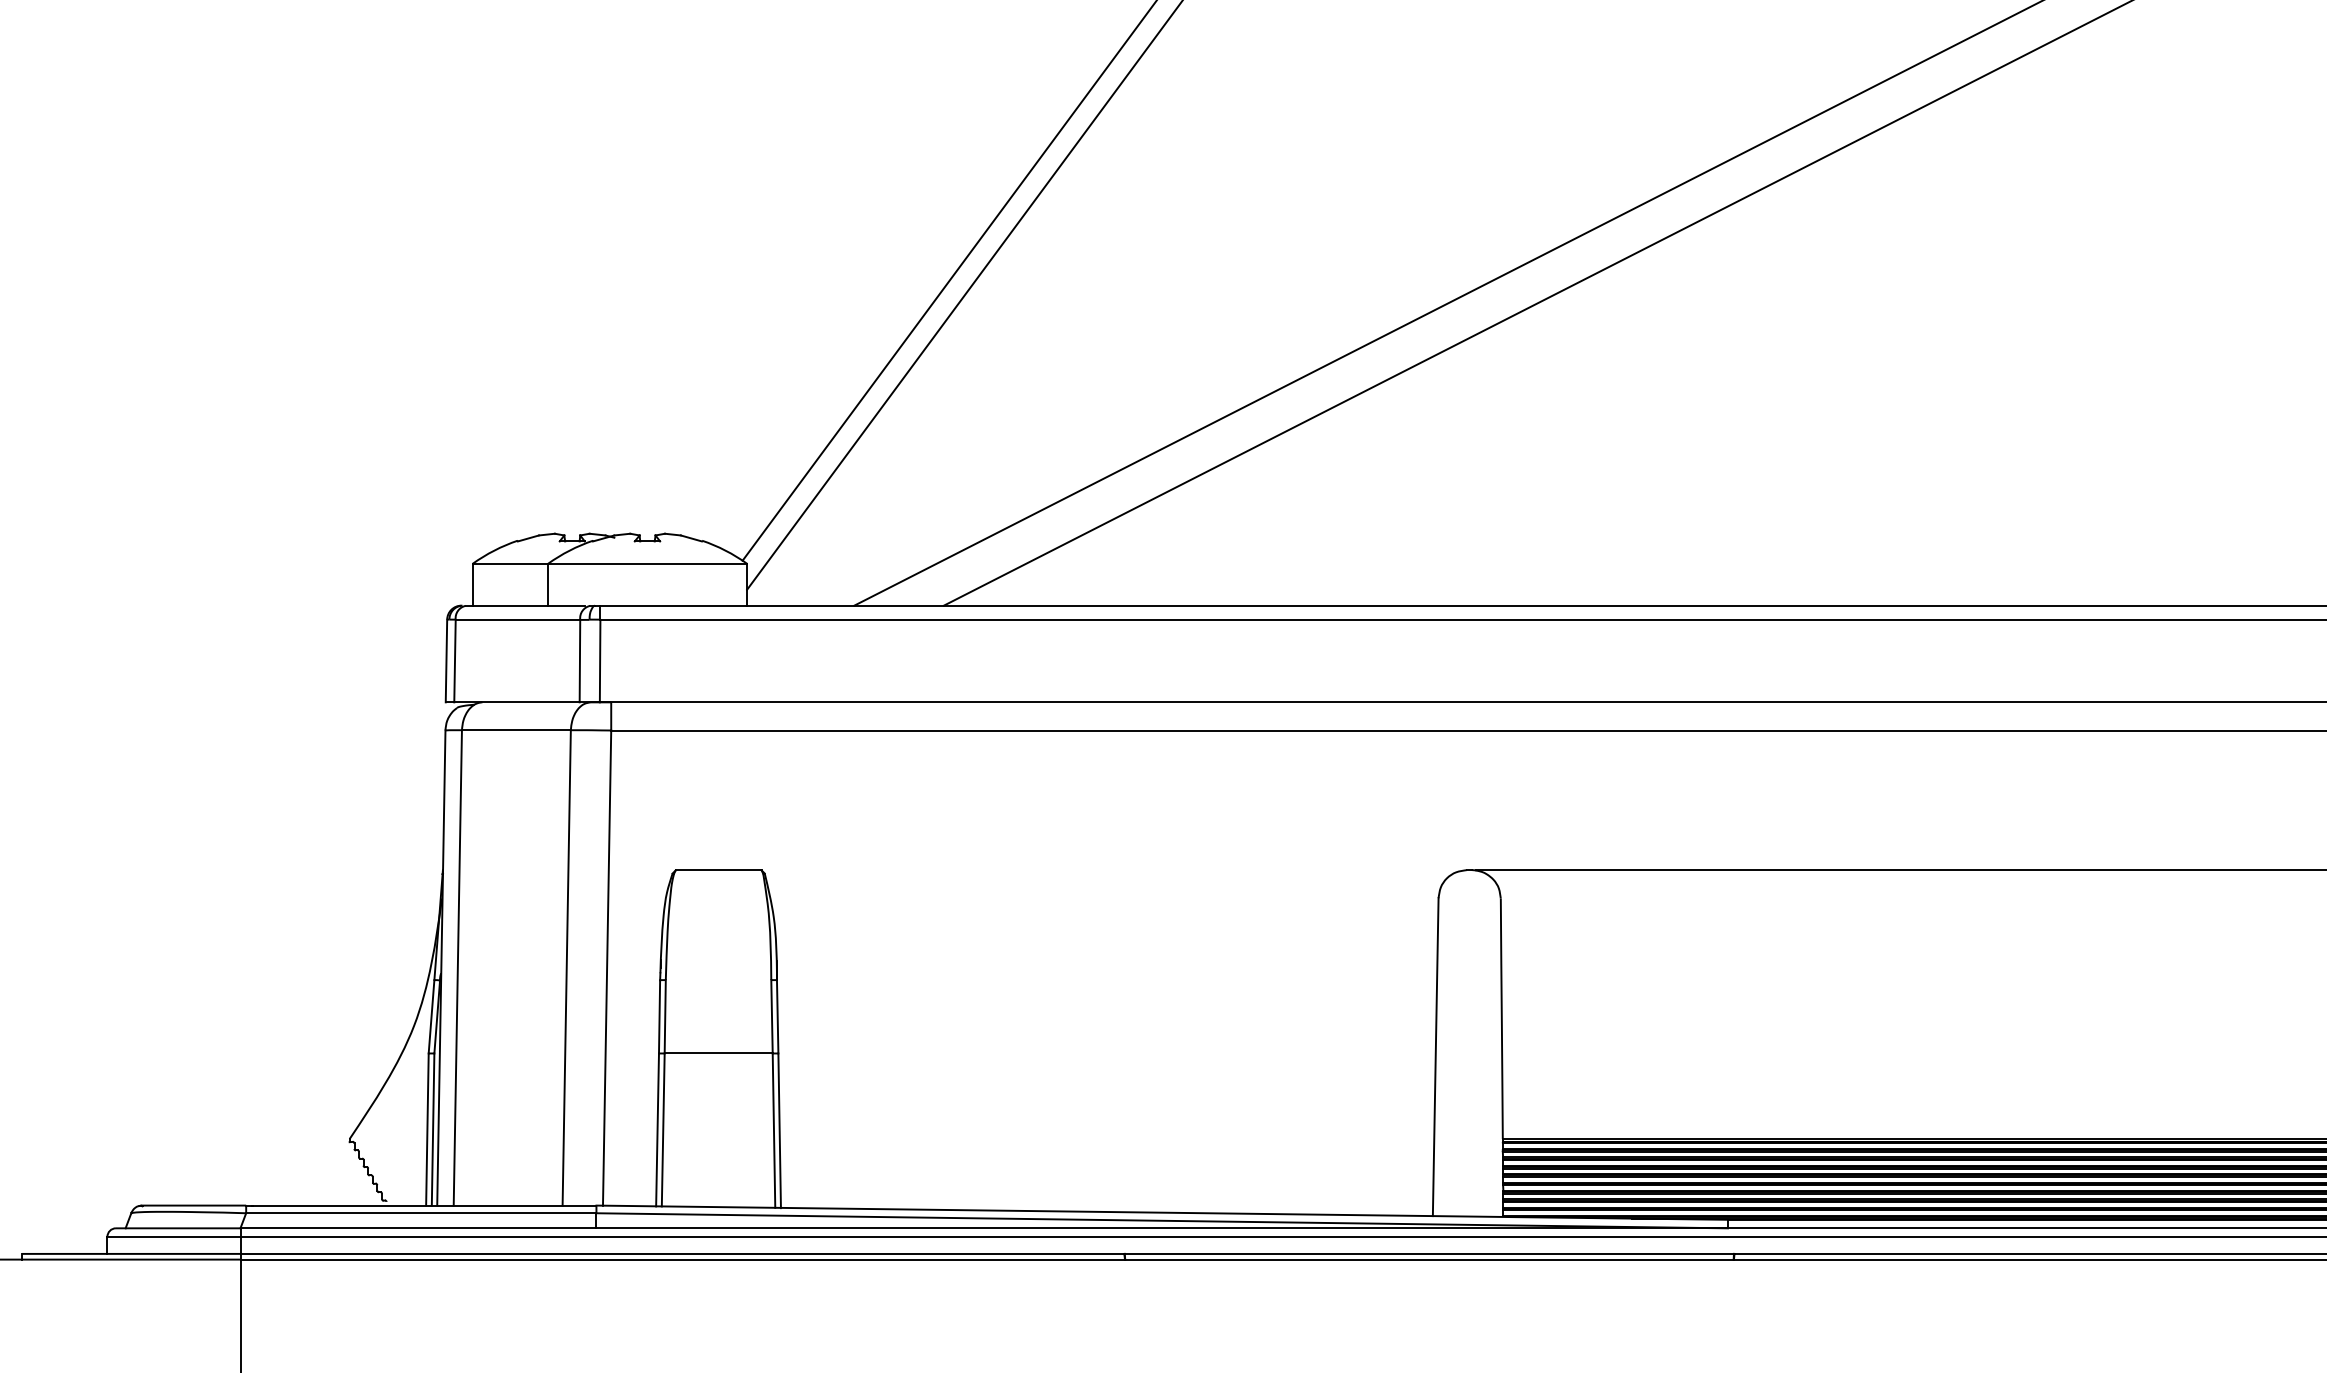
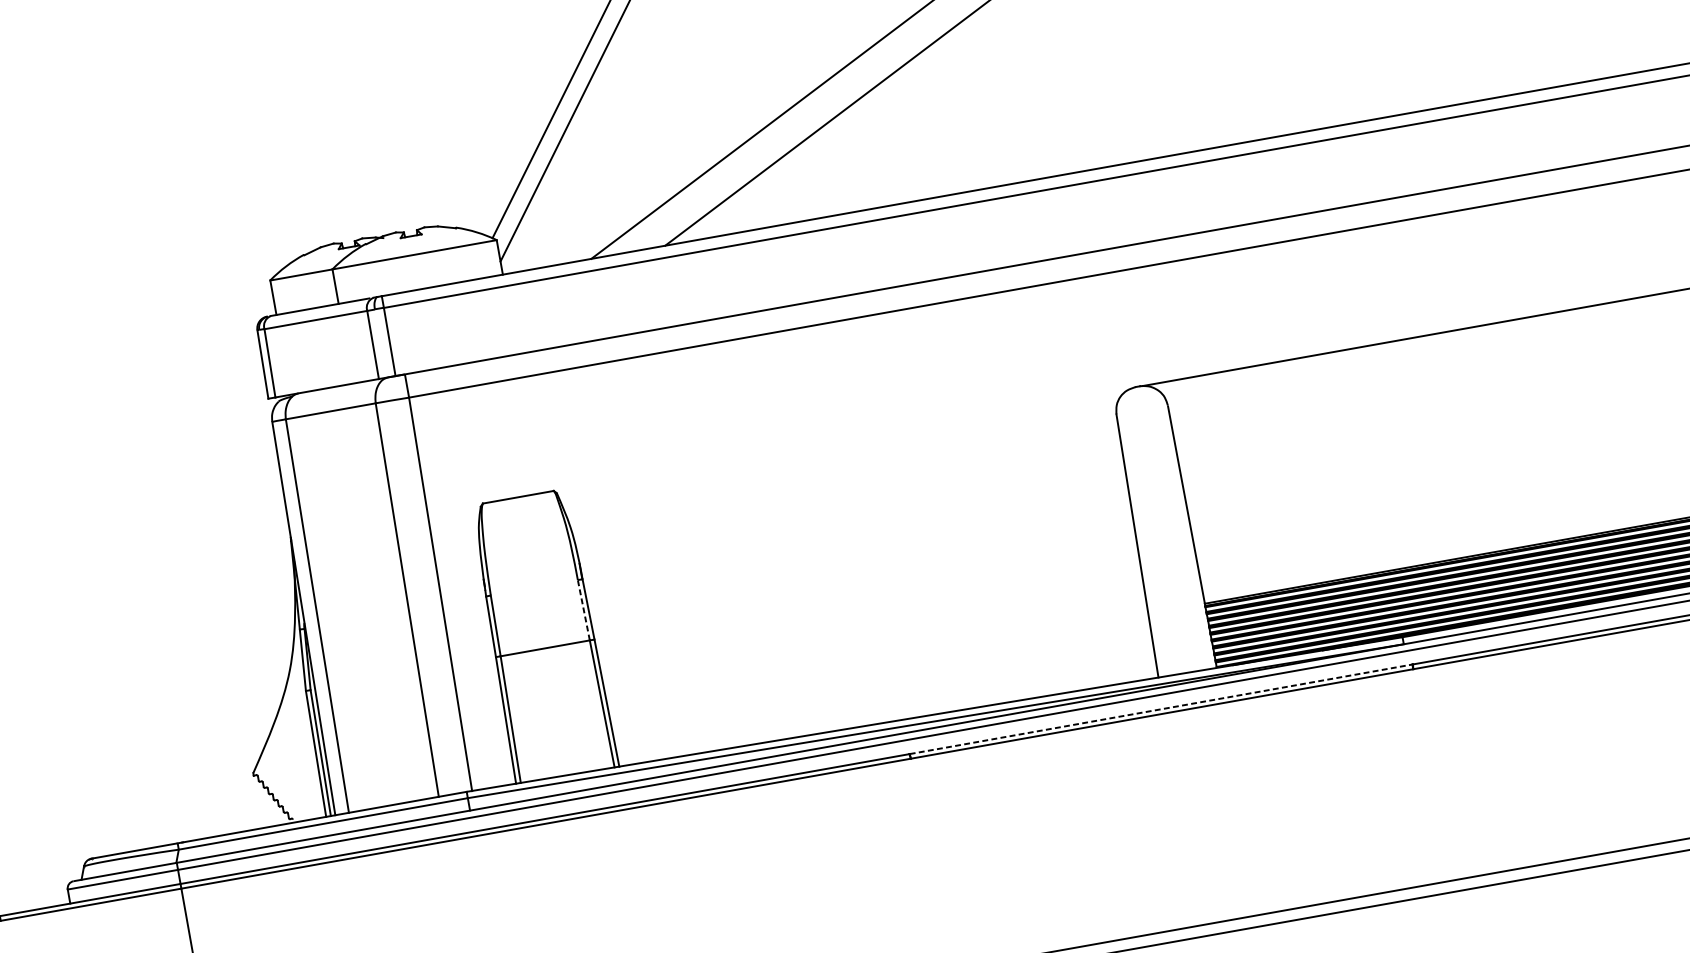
line: (772, 1016) -> (584, 609), solid -> dashed
line: (1429, 1253) -> (1161, 708), solid -> dashed

